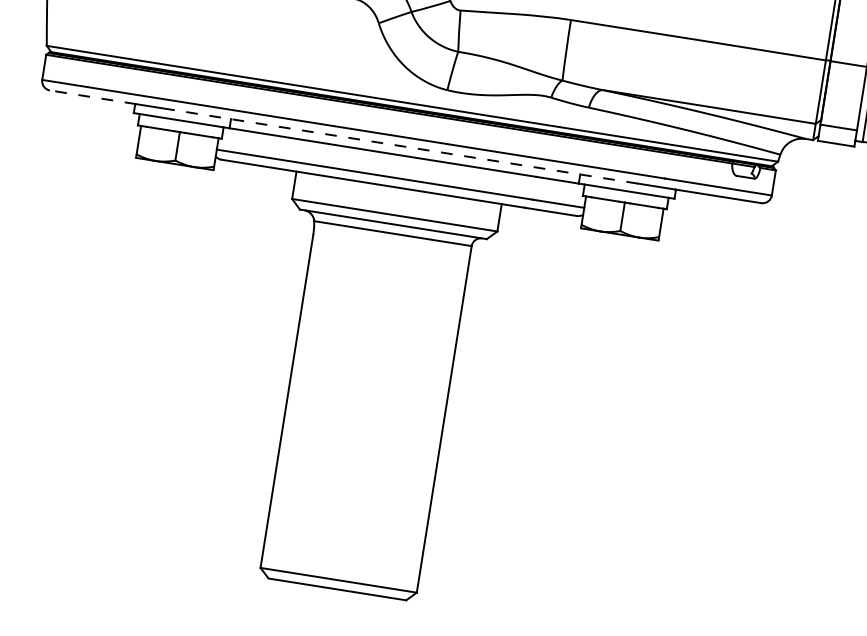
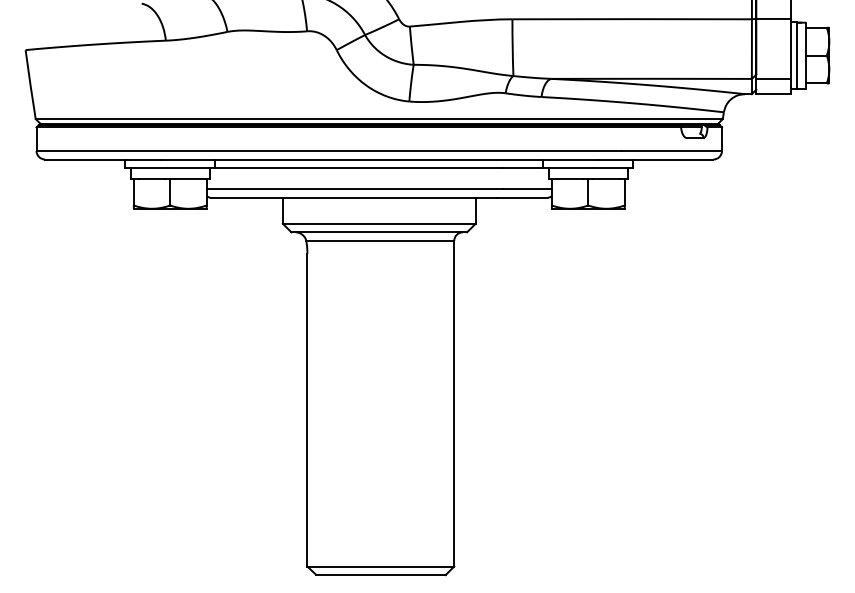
line: (92, 97) -> (85, 159), dashed -> solid
line: (404, 146) -> (378, 159), dashed -> solid

